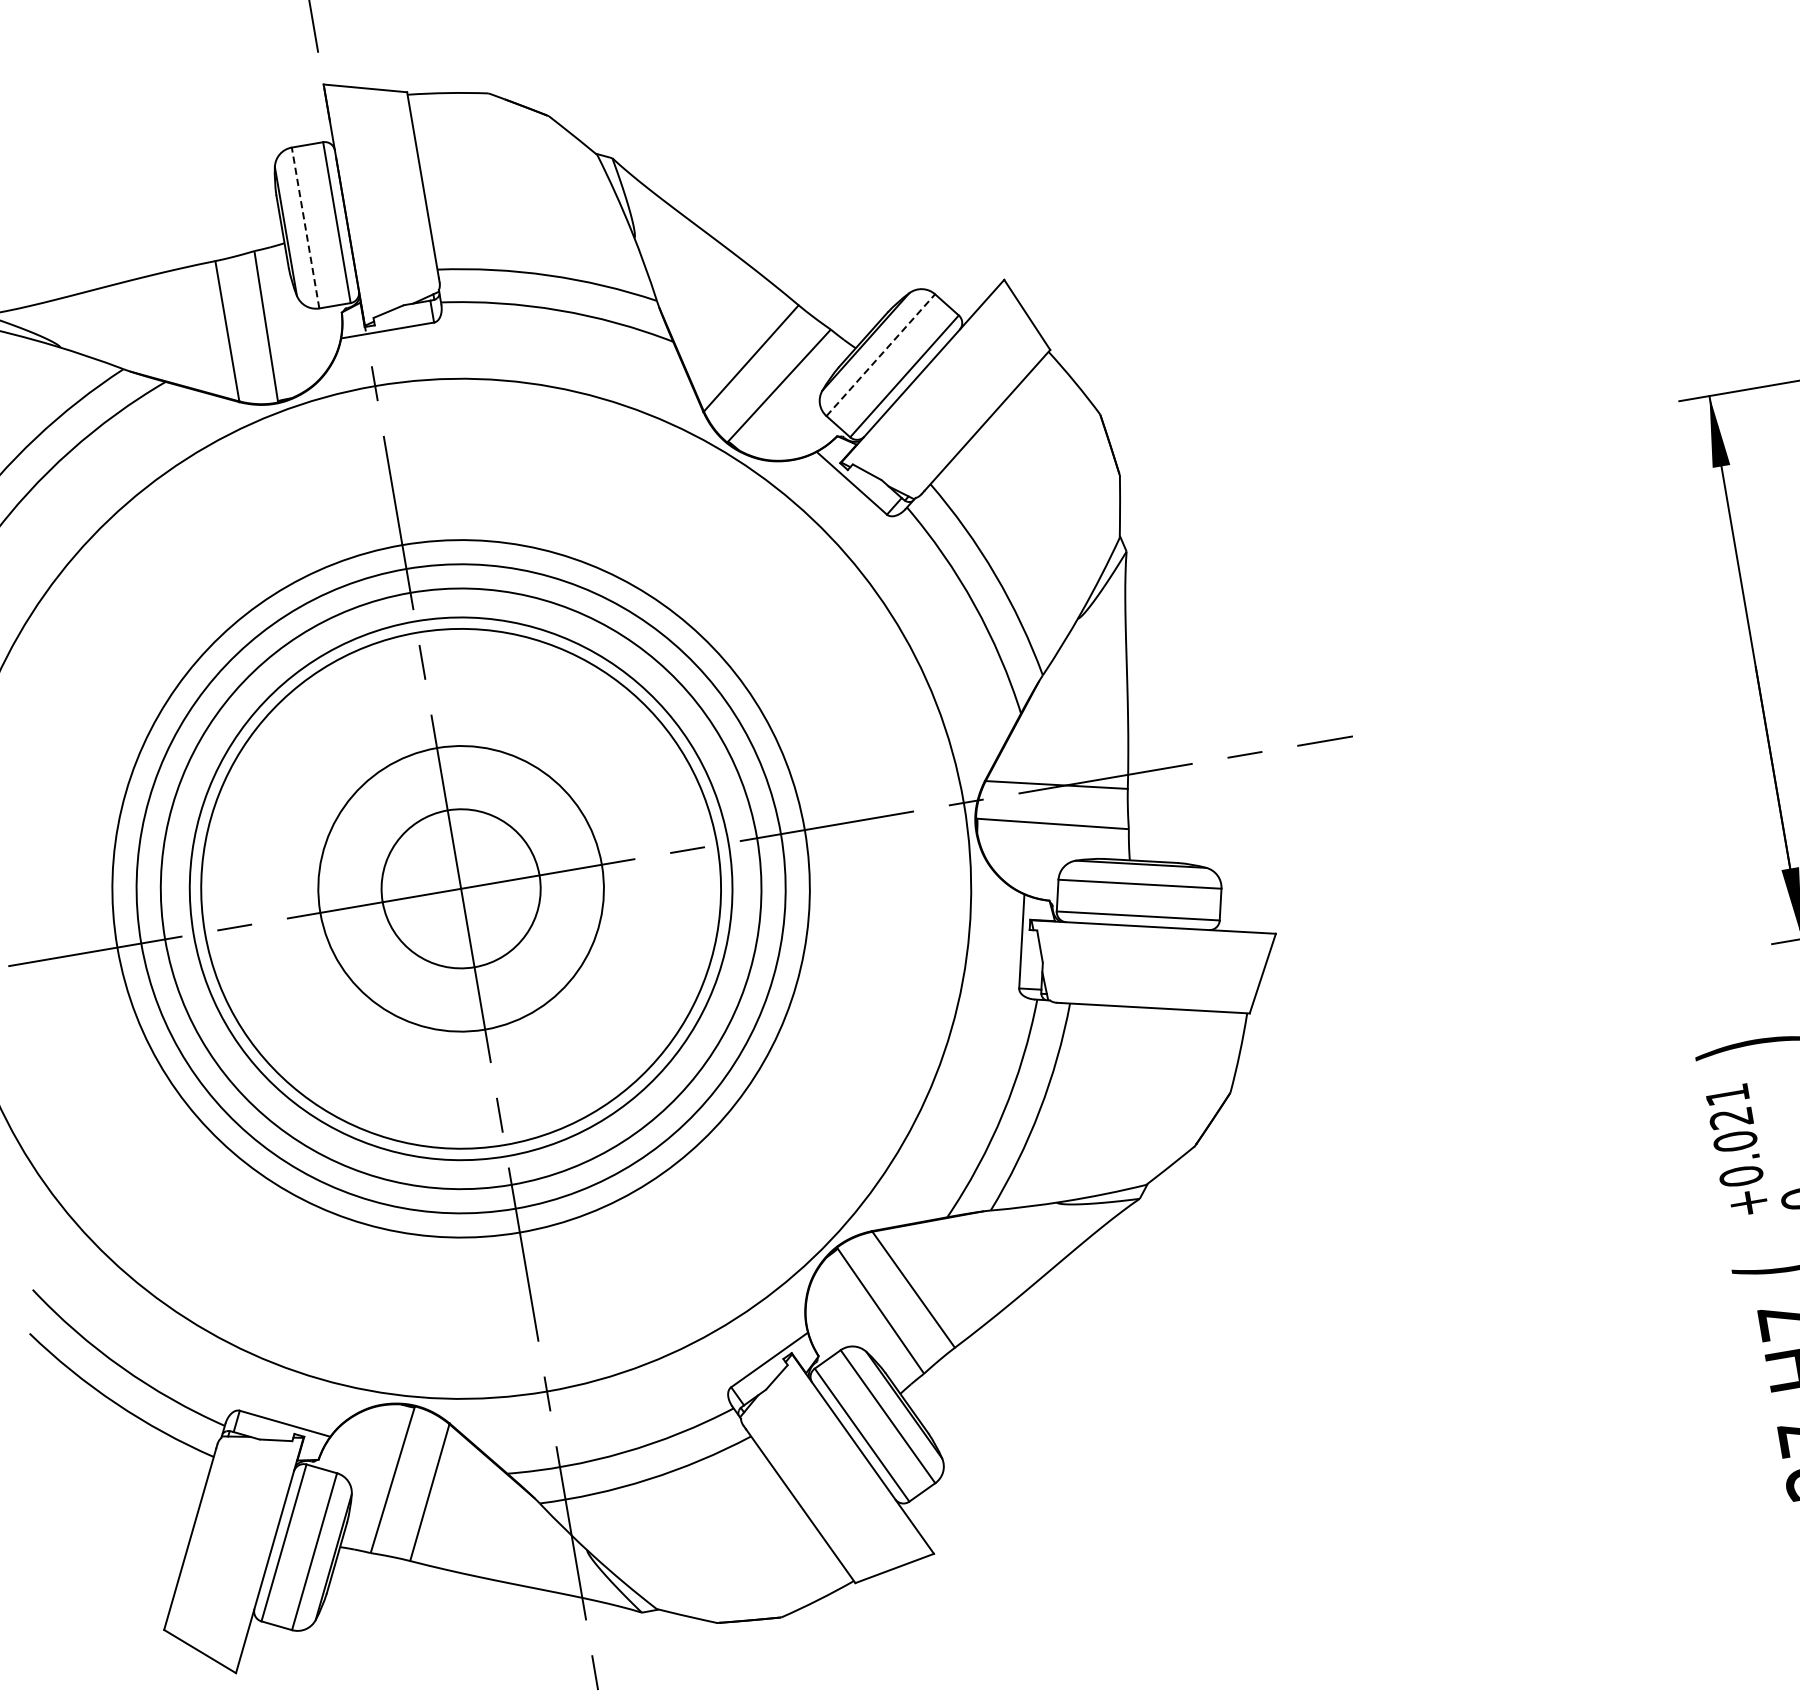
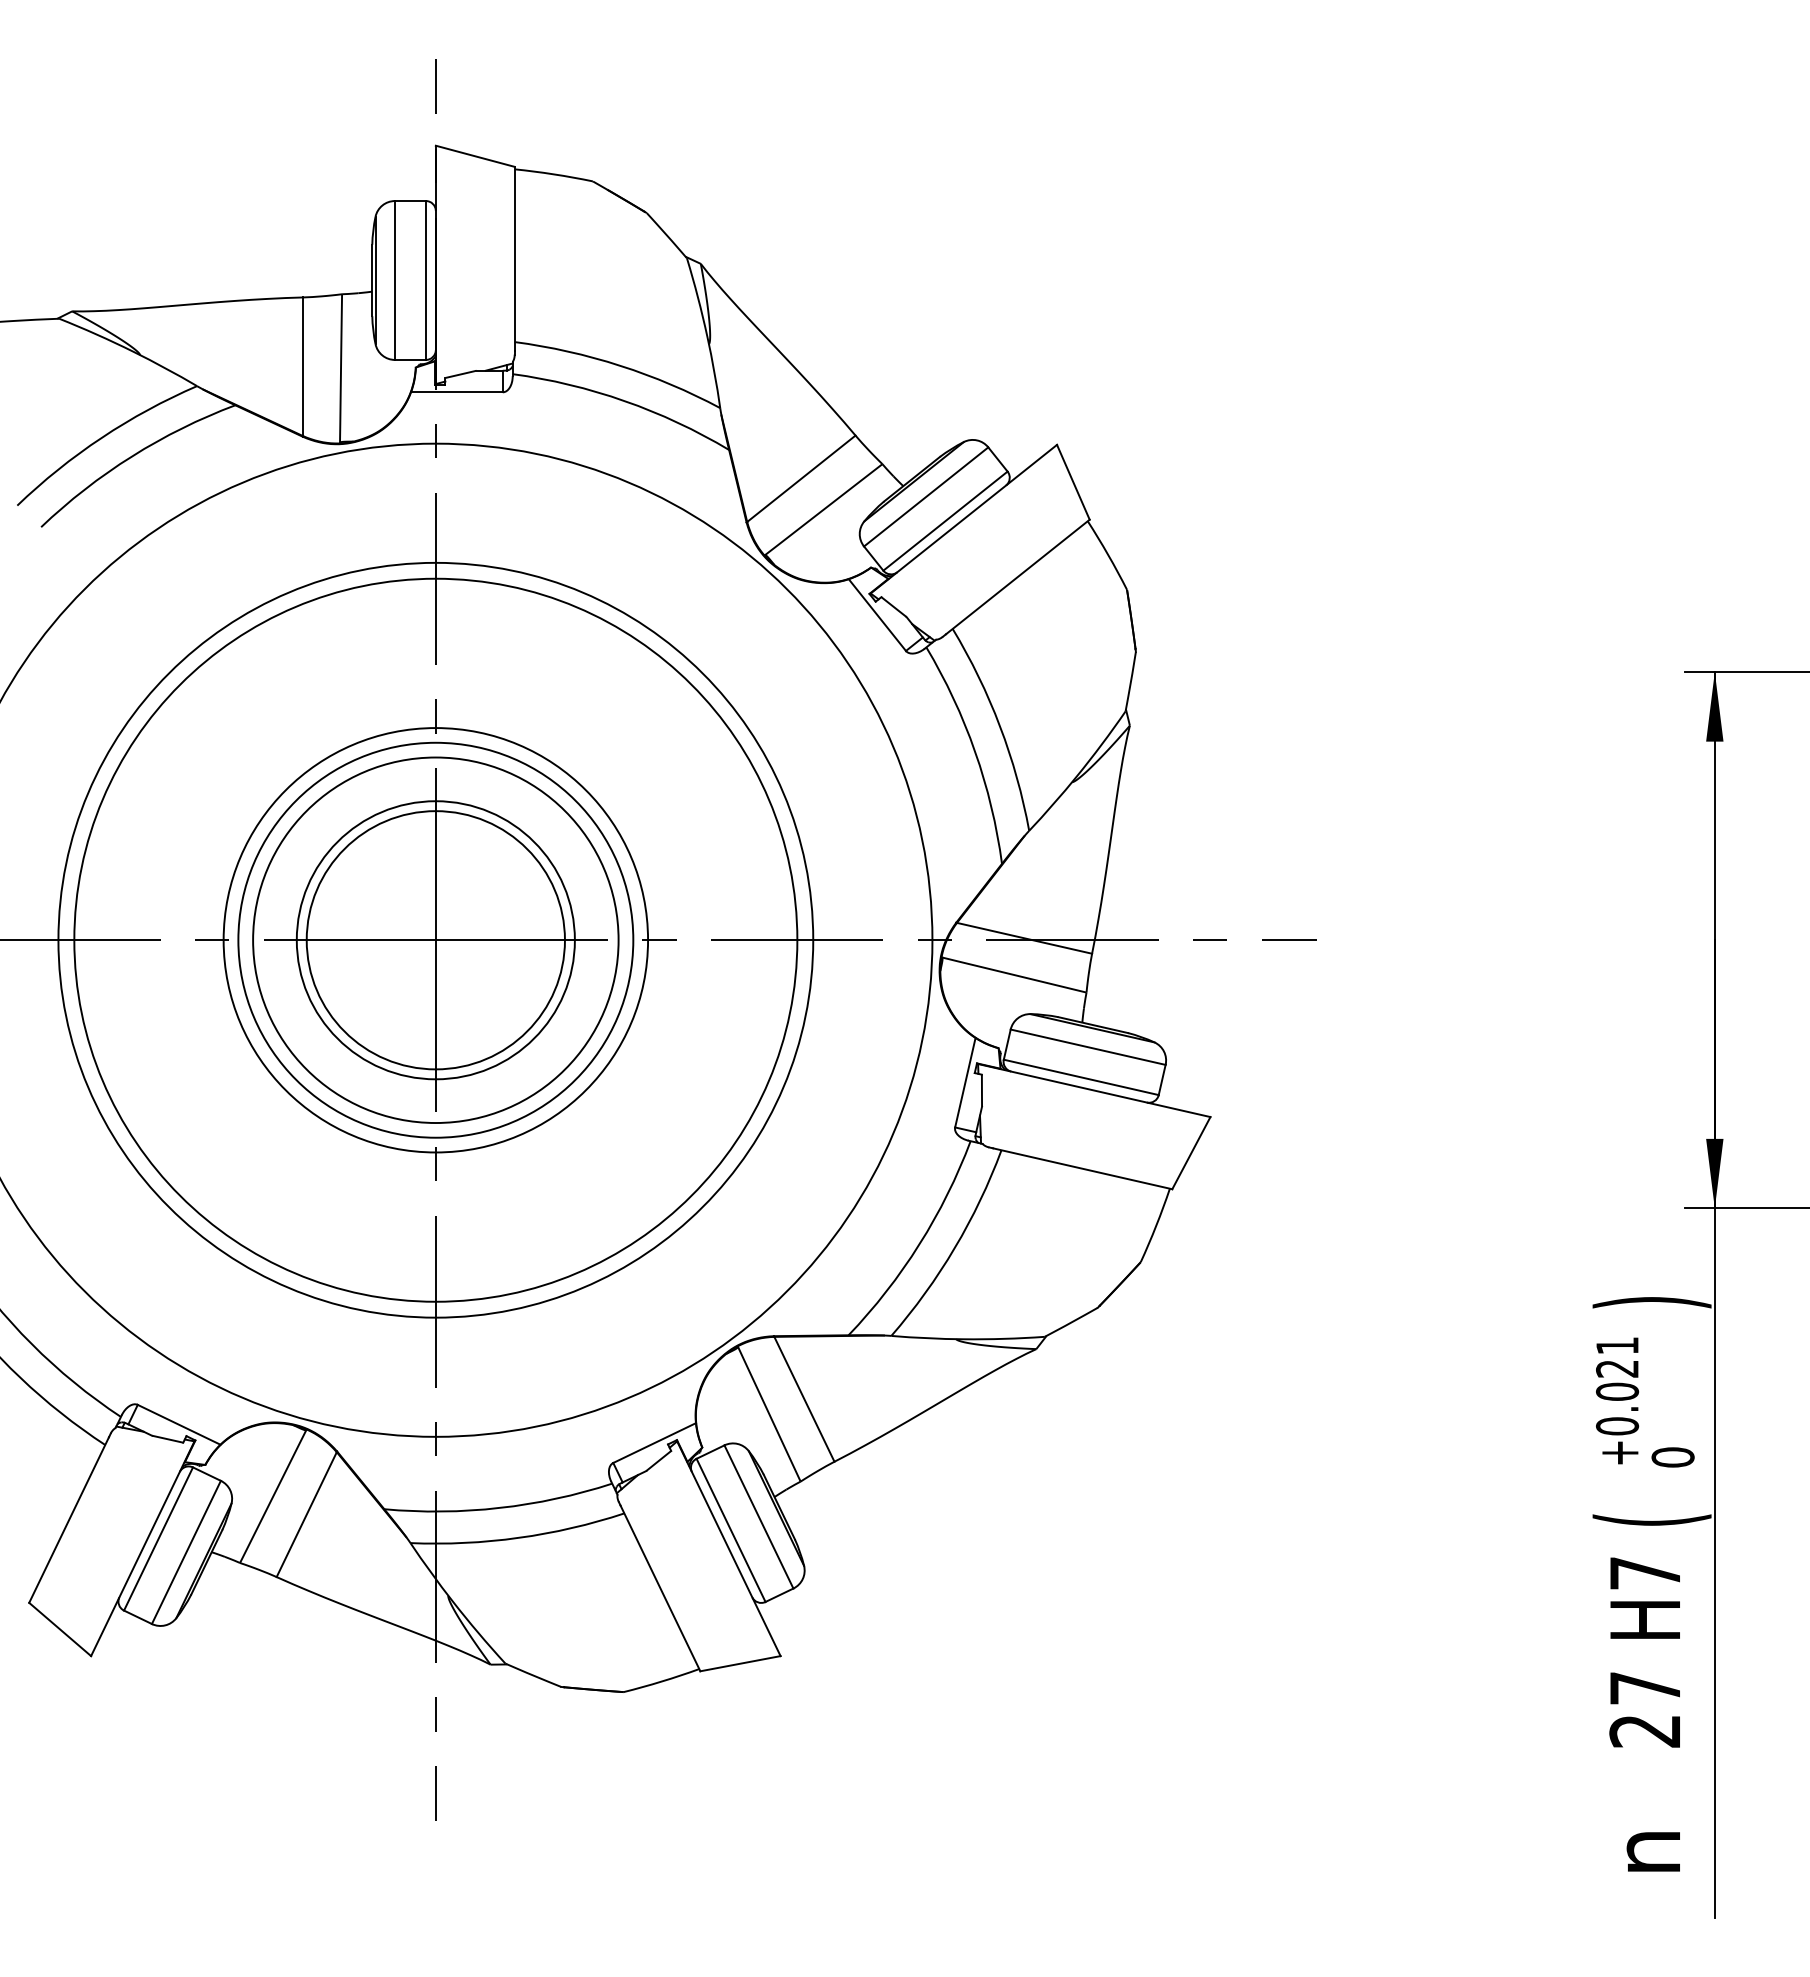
line: (305, 228) -> (394, 280), dashed -> solid
line: (881, 354) -> (926, 496), dashed -> solid
circle: (460, 888) -> (435, 939), size x0.62
circle: (460, 888) -> (435, 939), size x1.43
circle: (460, 888) -> (435, 939), size x1.43
circle: (460, 889) -> (435, 940), size x0.62
circle: (460, 889) -> (435, 940), size x0.62
circle: (460, 889) -> (435, 940), size x1.67

